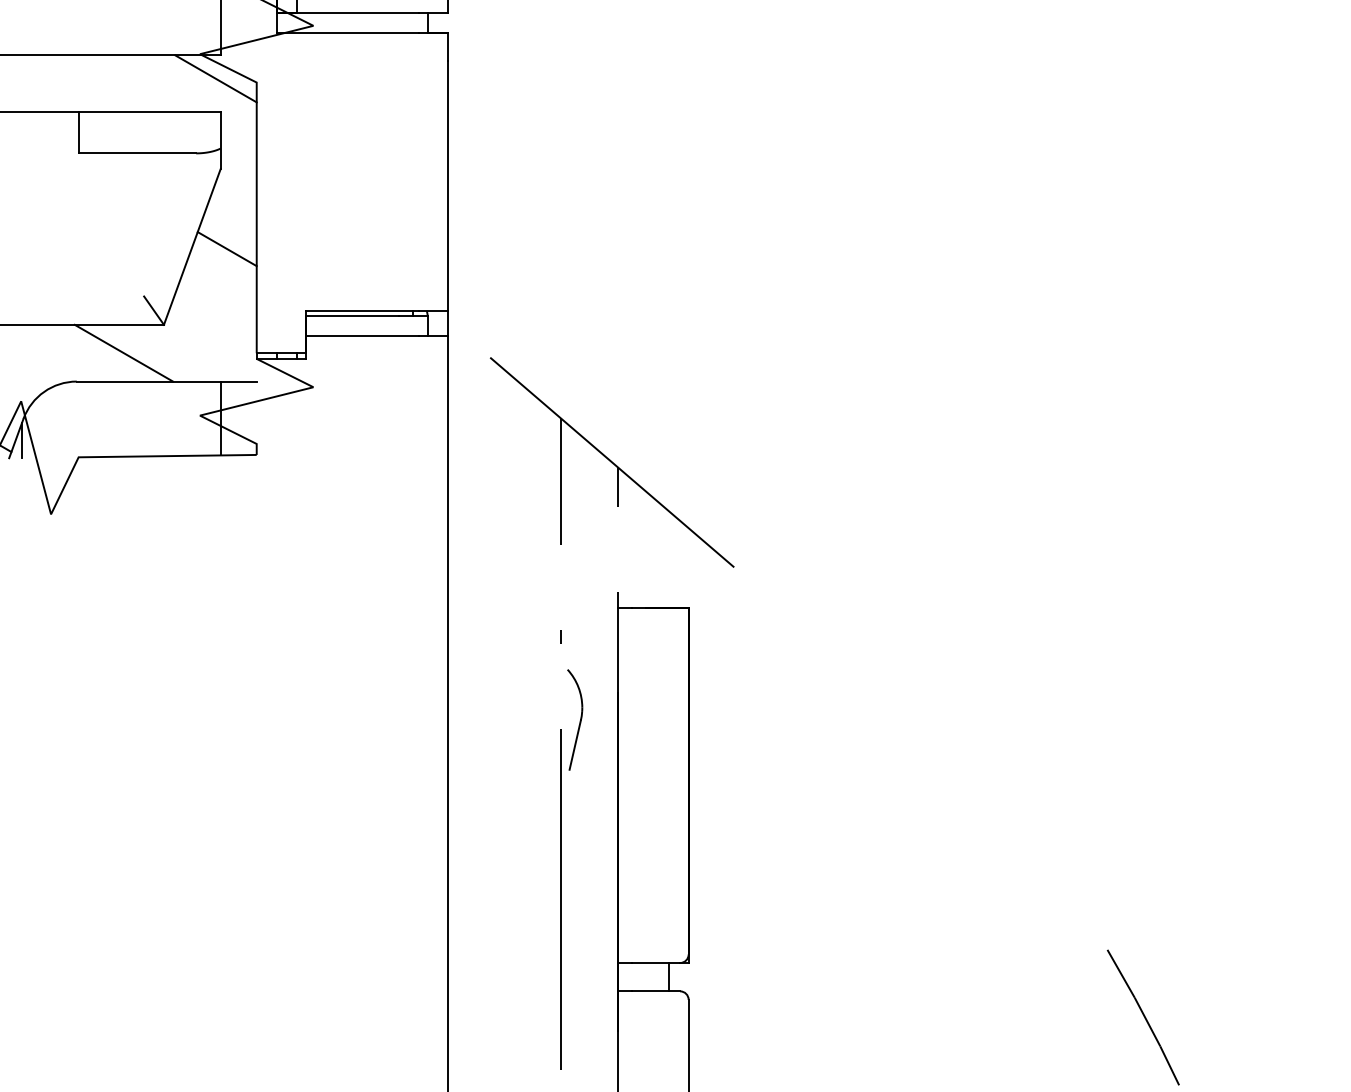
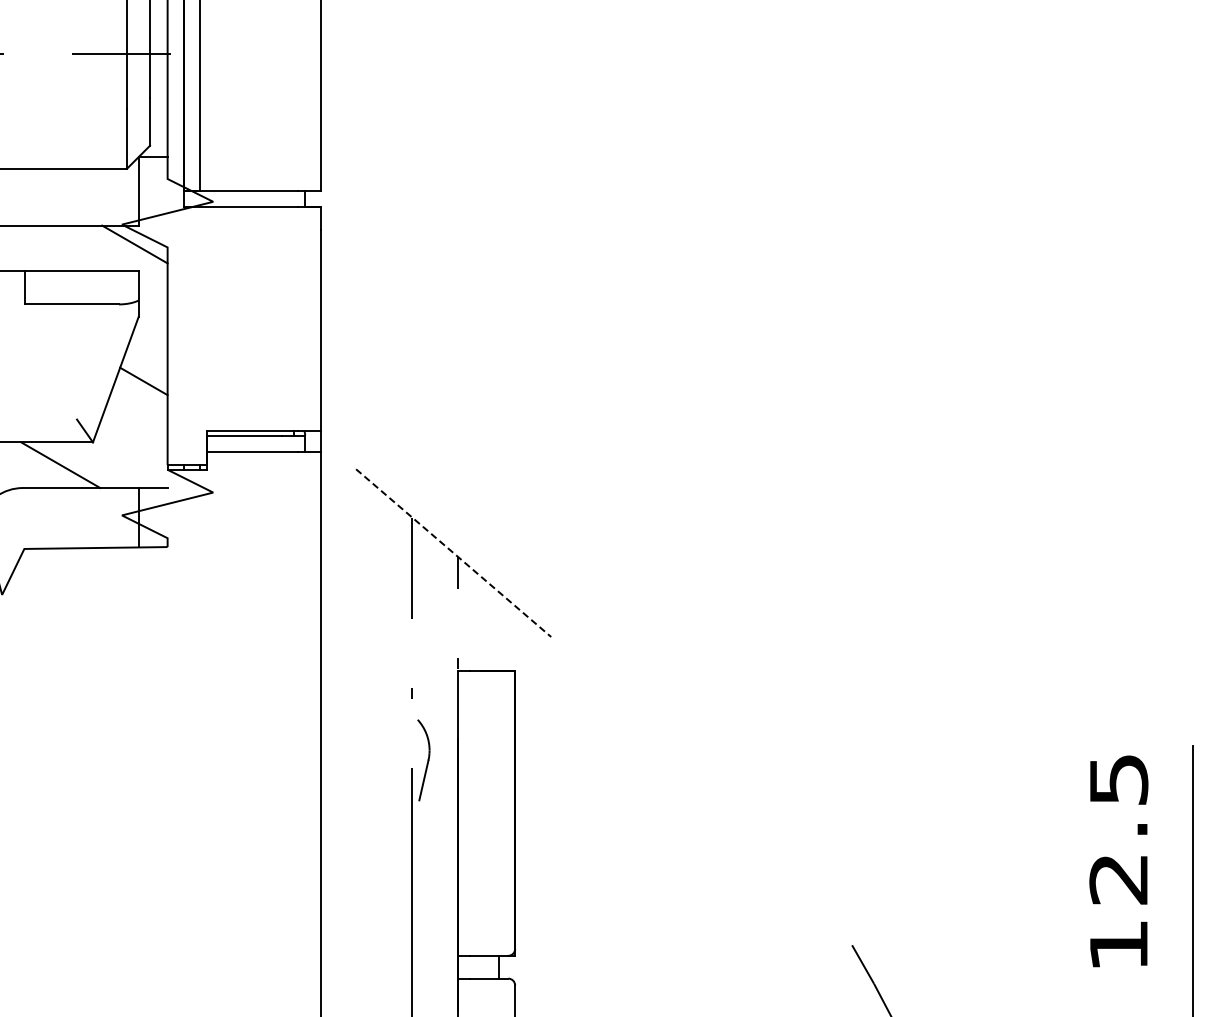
line: (612, 462) -> (453, 553), solid -> dashed

